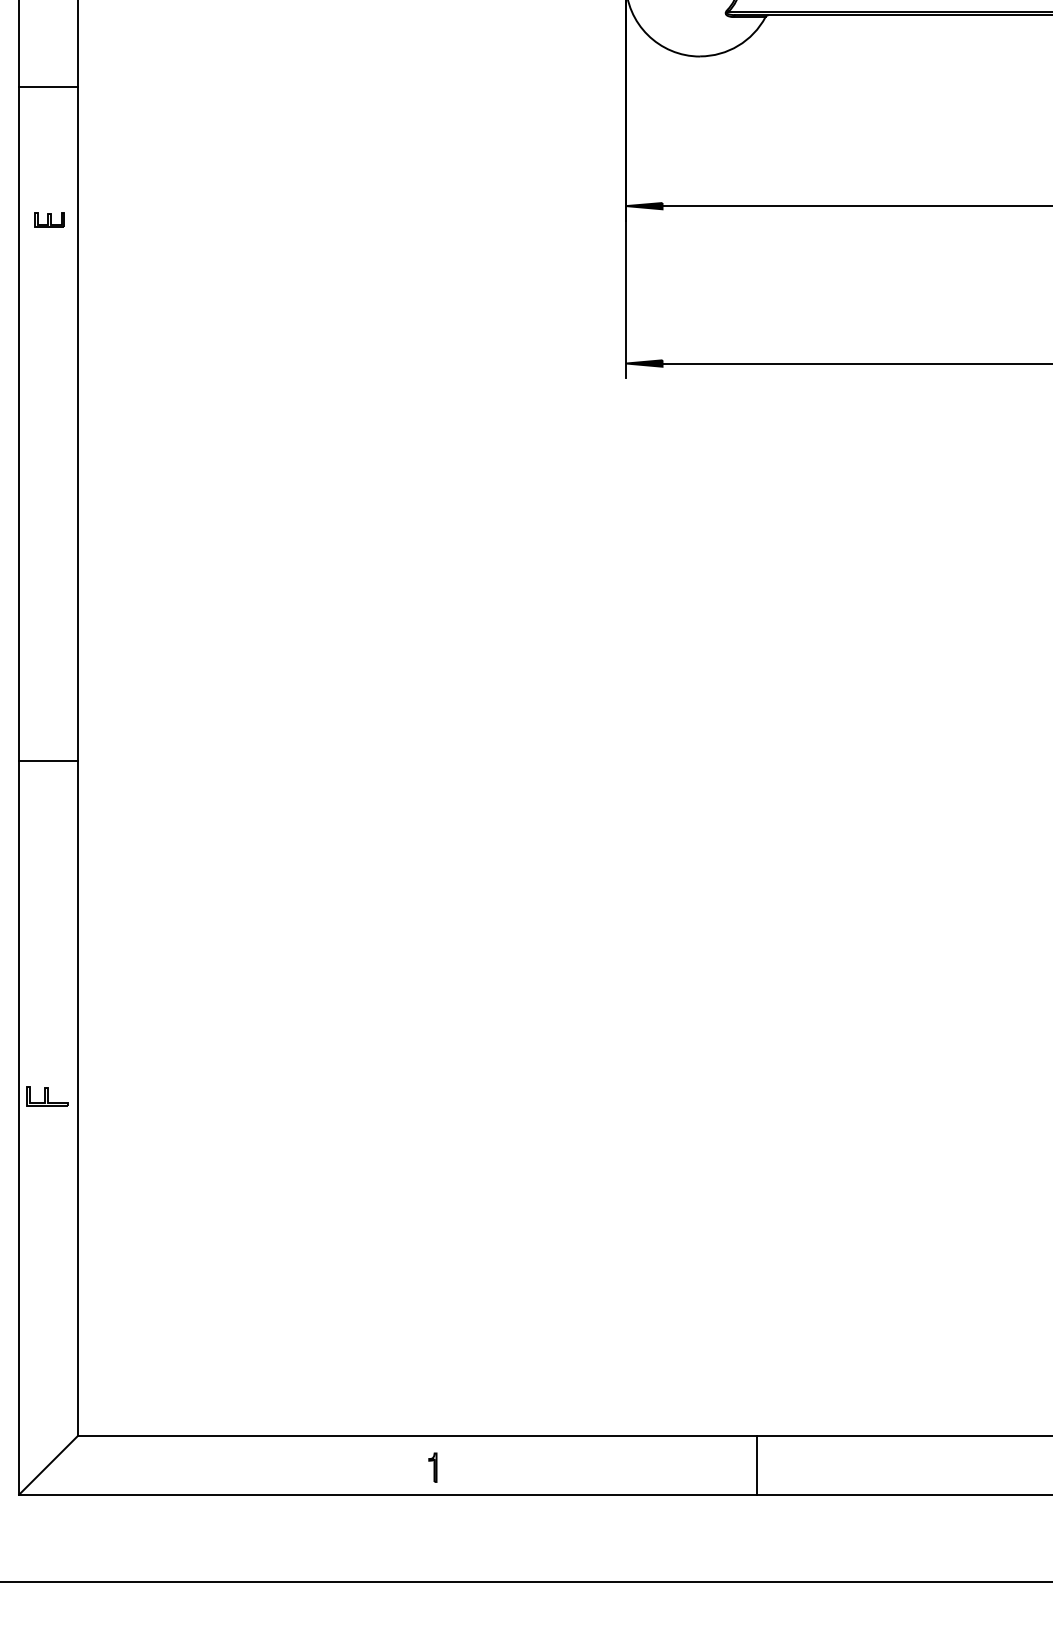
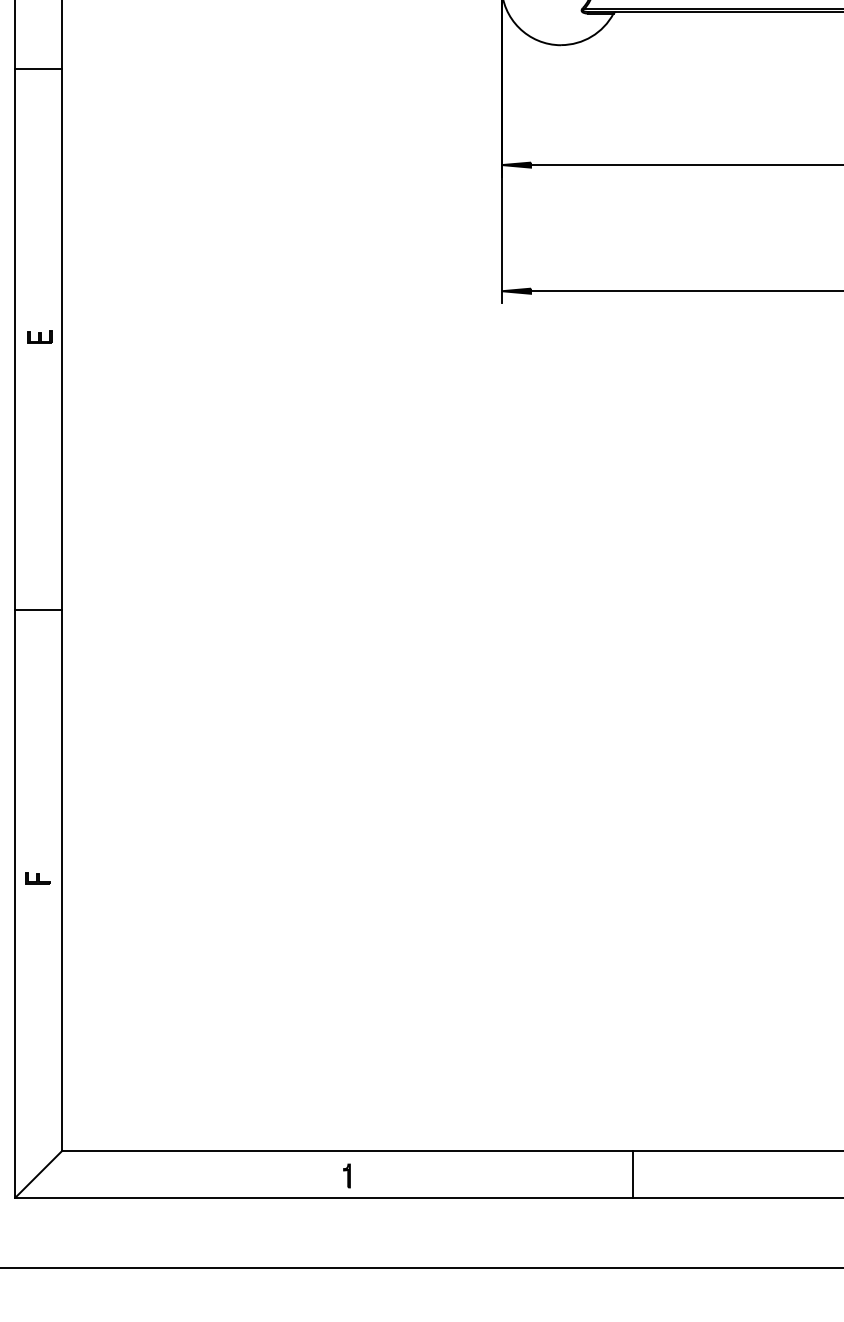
part: (49, 219) -> (39, 336), moved
part: (47, 1095) -> (38, 877), size x0.71
line: (757, 1465) -> (633, 1174), moved

